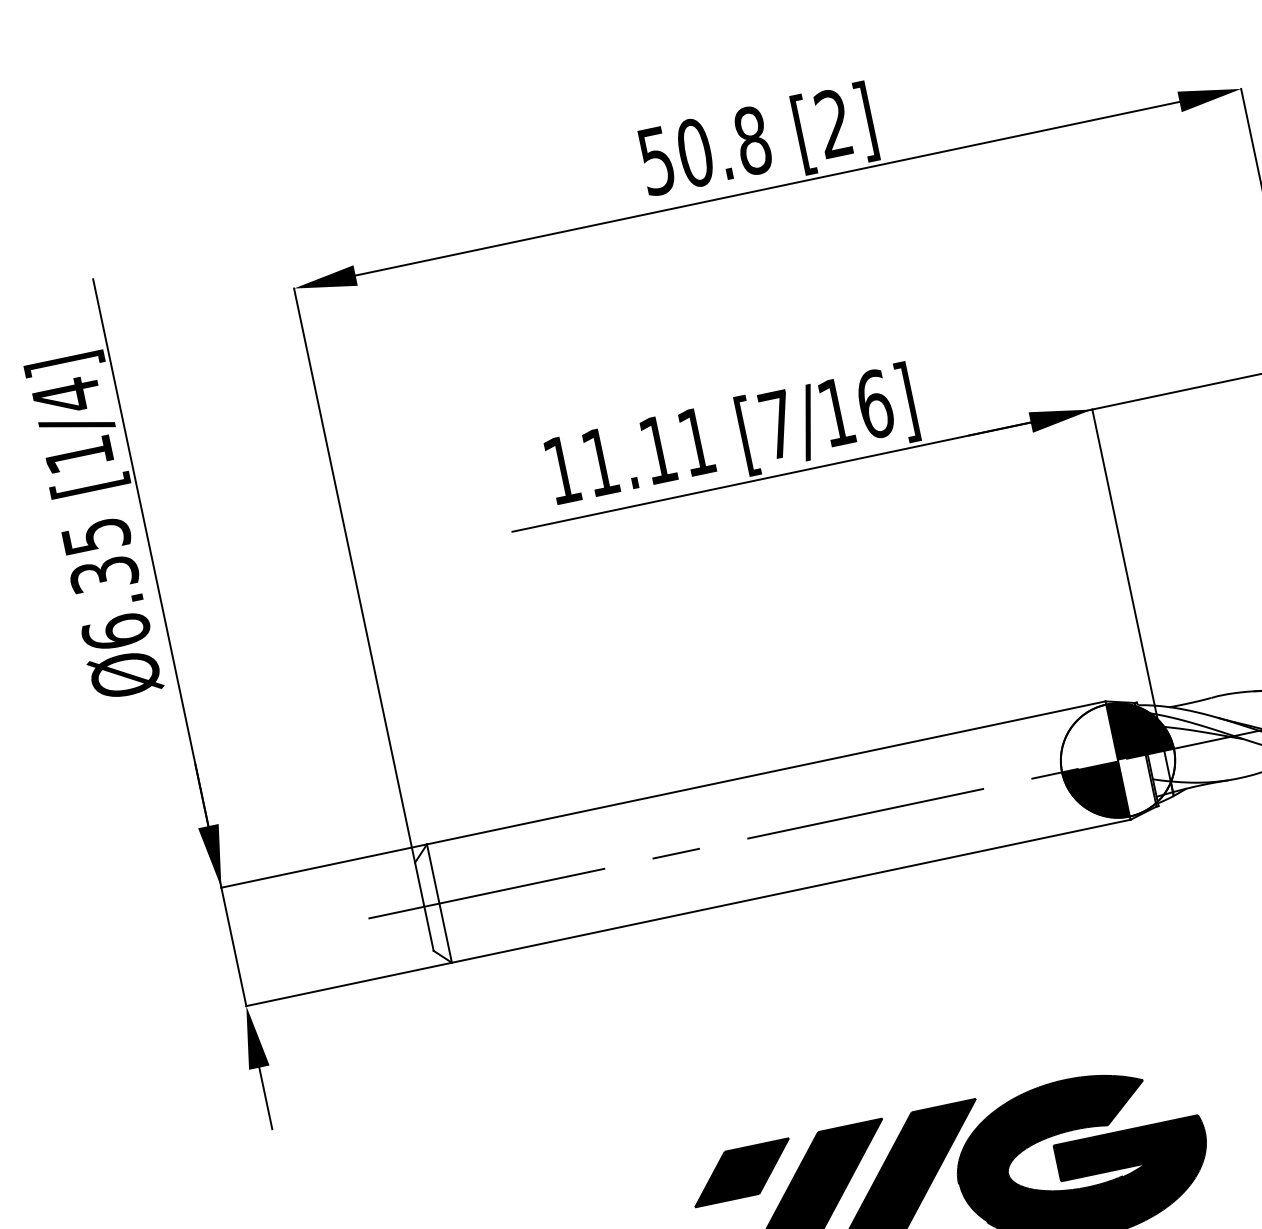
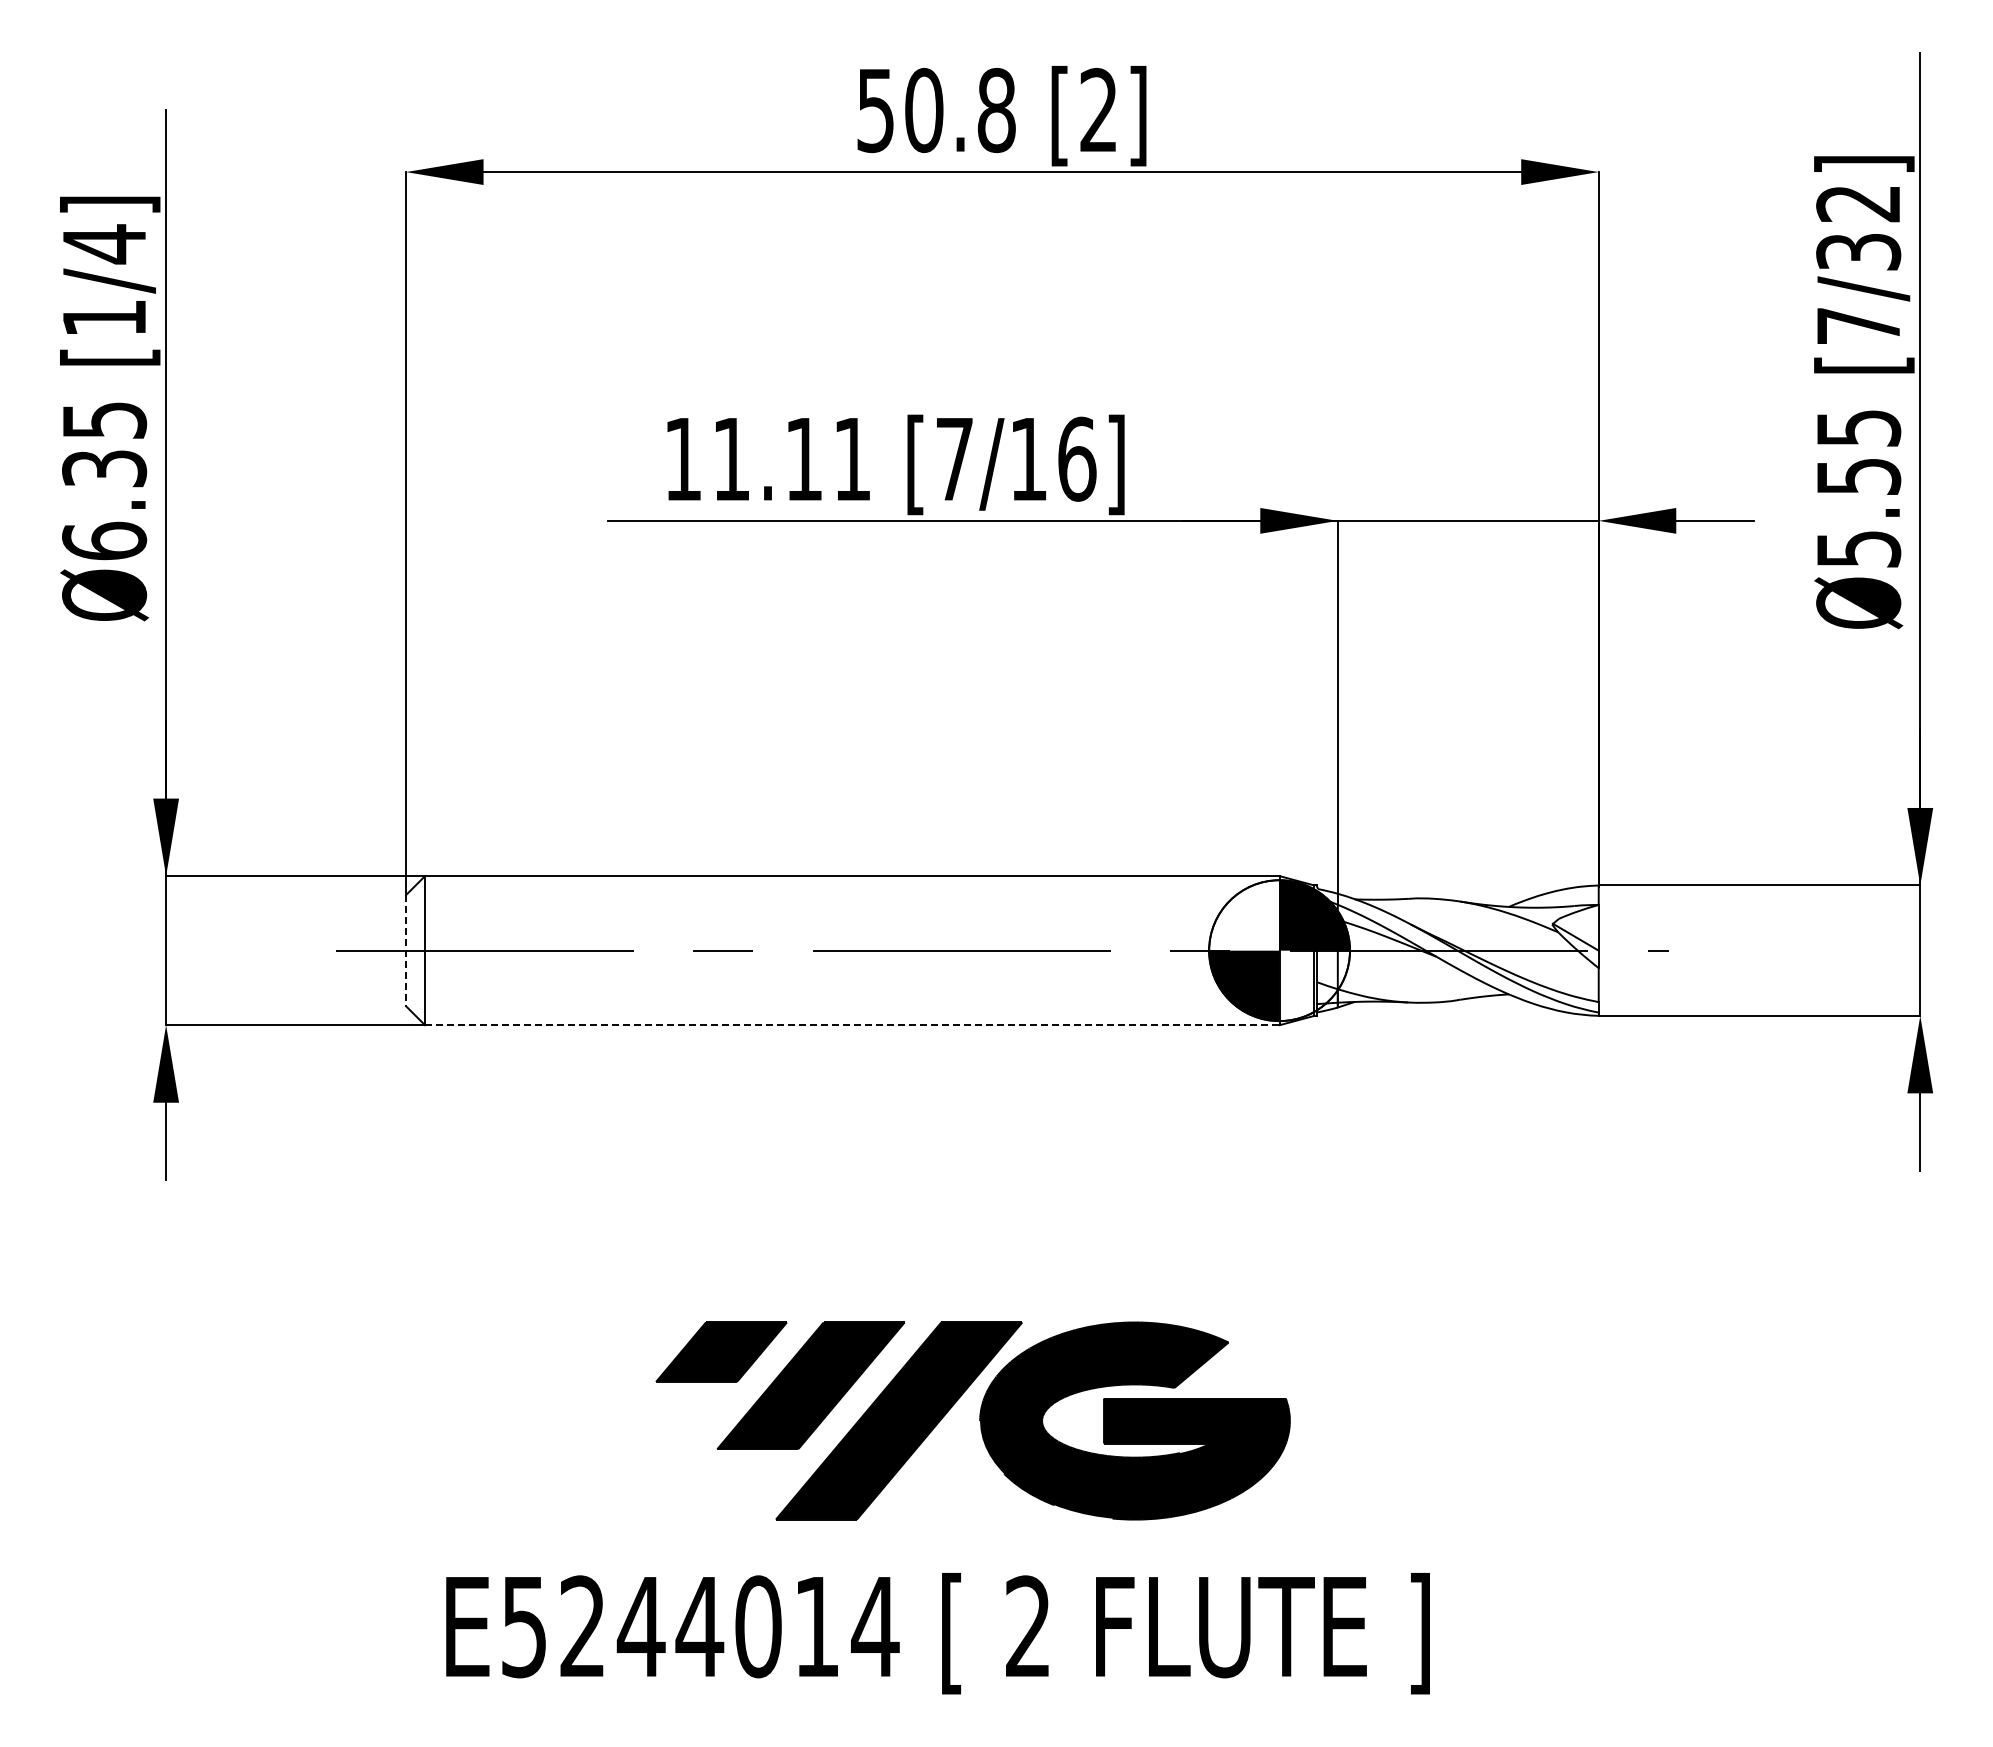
line: (791, 891) -> (852, 1025), solid -> dashed
line: (424, 906) -> (406, 950), solid -> dashed

